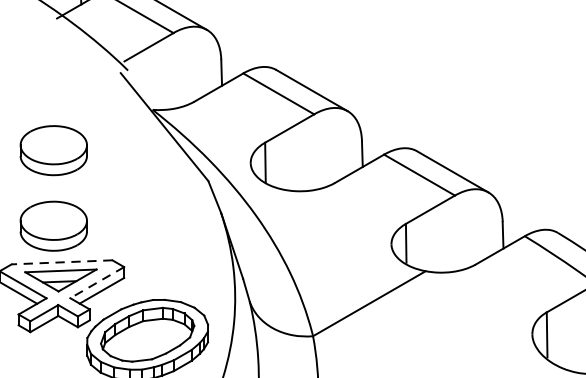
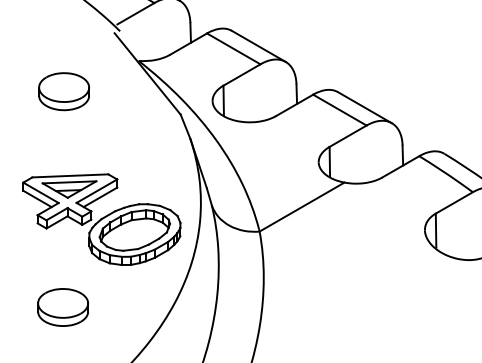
part: (52, 226) -> (63, 148), removed
line: (60, 261) -> (69, 175), dashed -> solid
line: (96, 283) -> (96, 191), dashed -> solid

